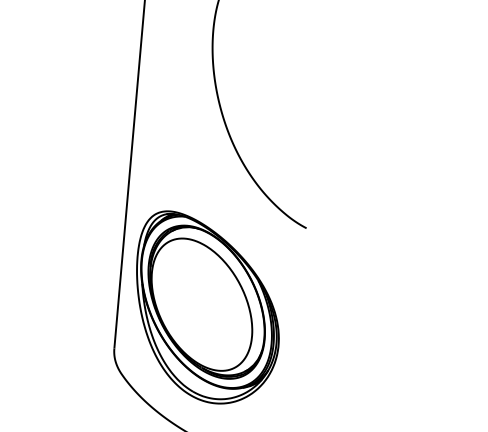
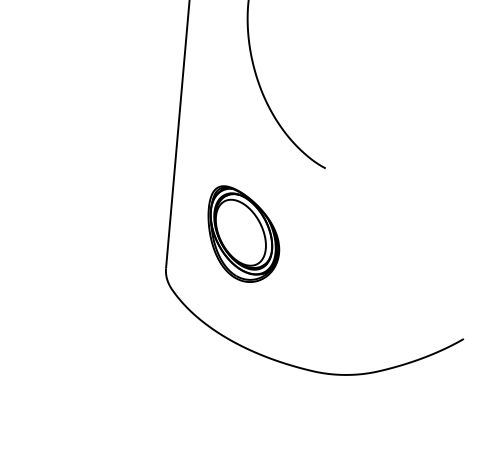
part: (207, 306) -> (243, 233), size x0.6

